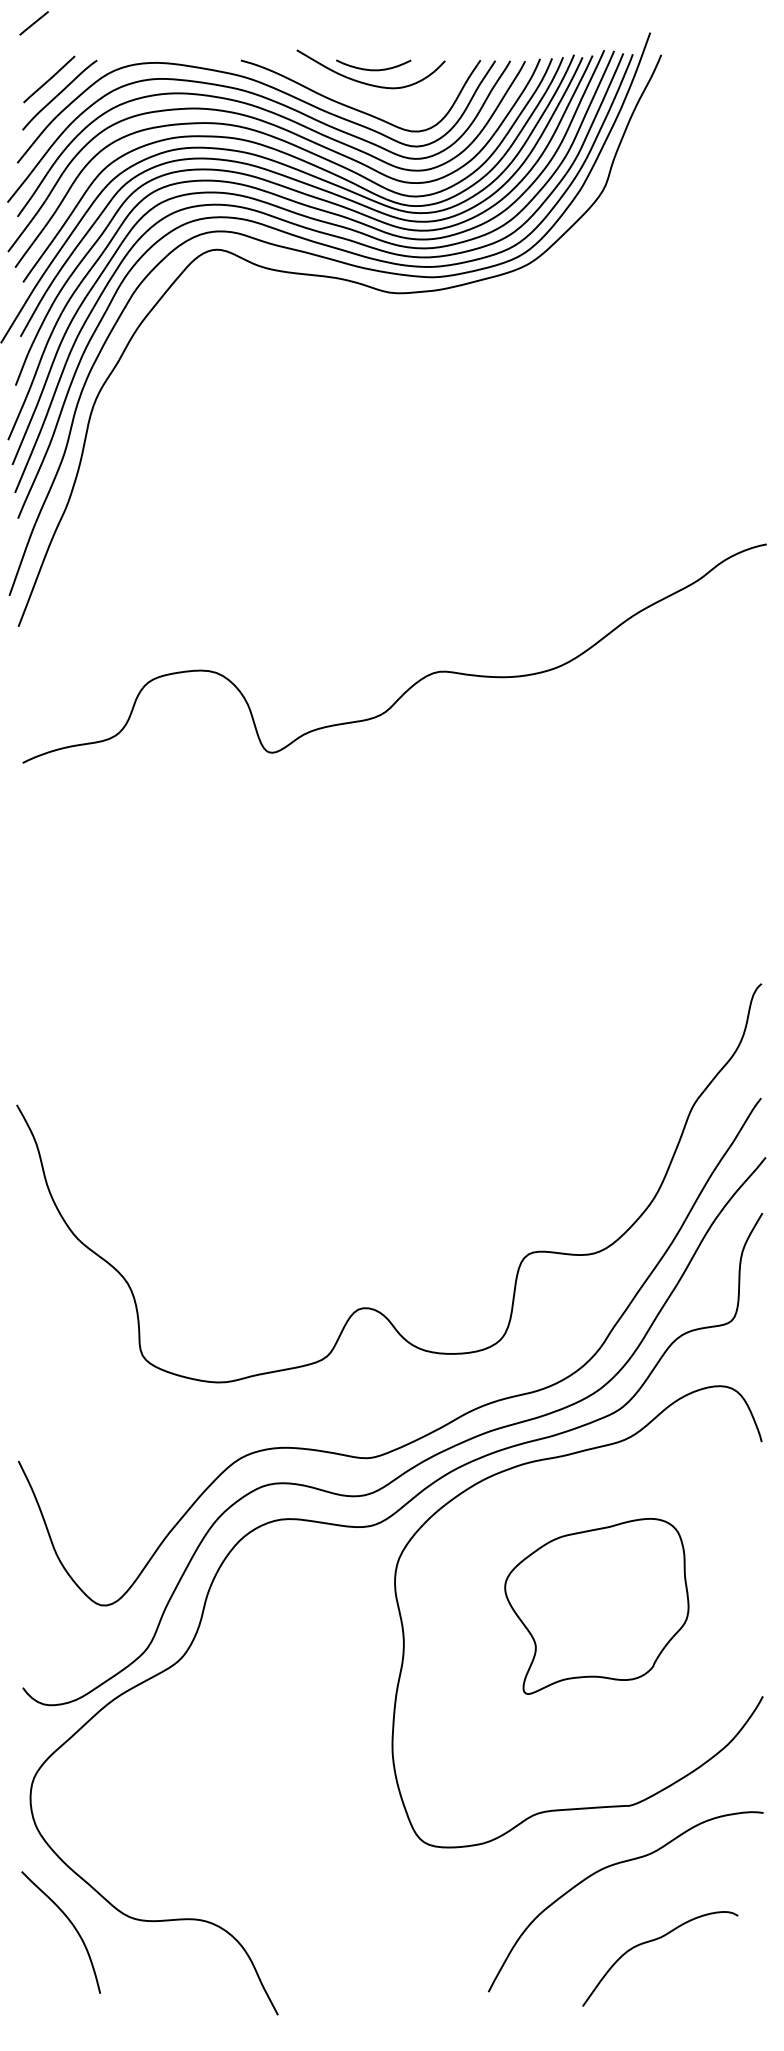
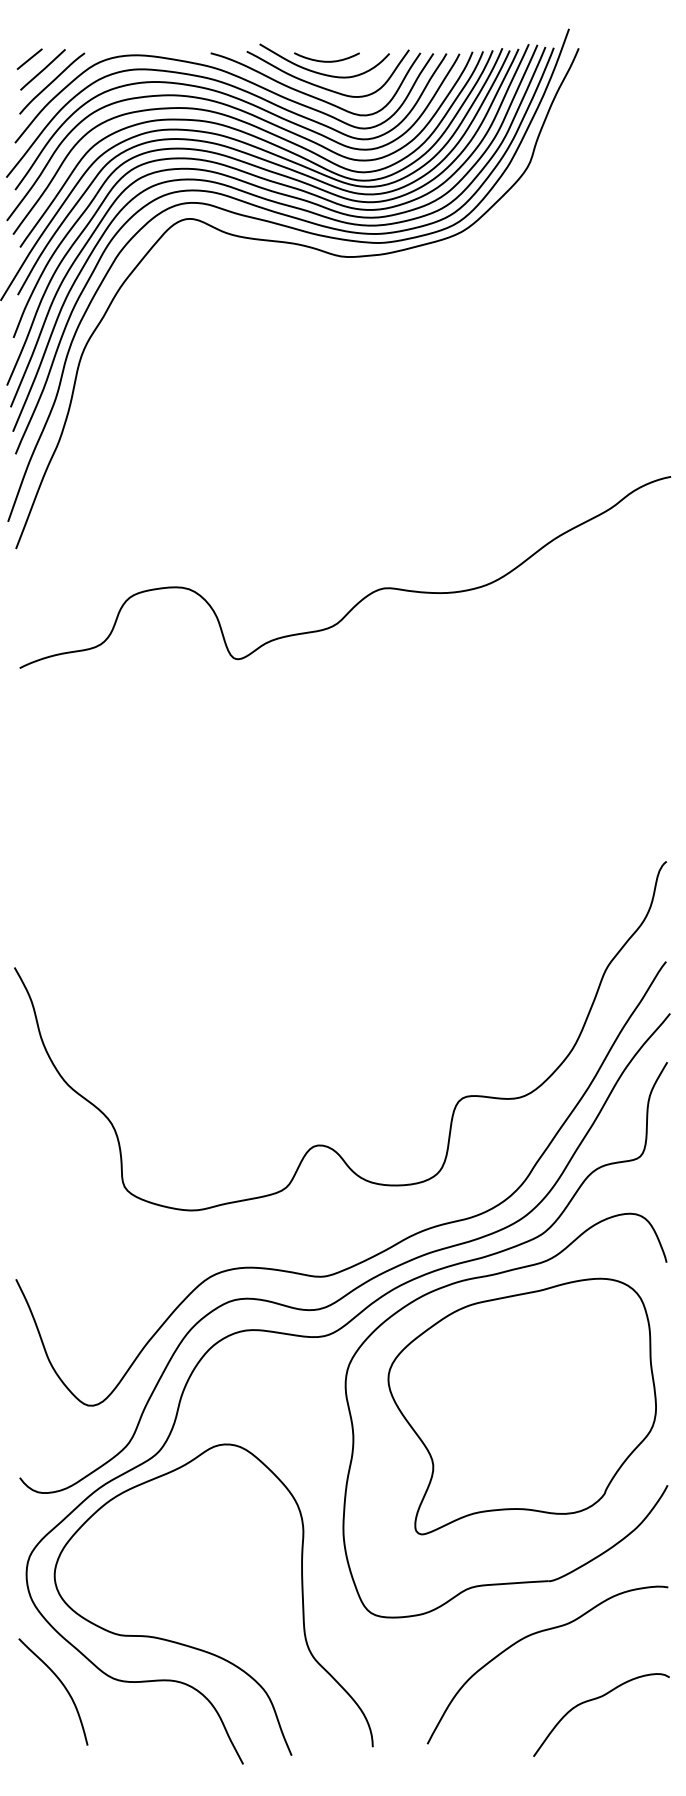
line: (33, 23) -> (29, 59), moved
curve: (370, 99) -> (324, 87), added
part: (596, 1606) -> (522, 1406), size x1.67
curve: (223, 1881) -> (195, 1647), added
curve: (653, 1941) -> (595, 1699), moved

